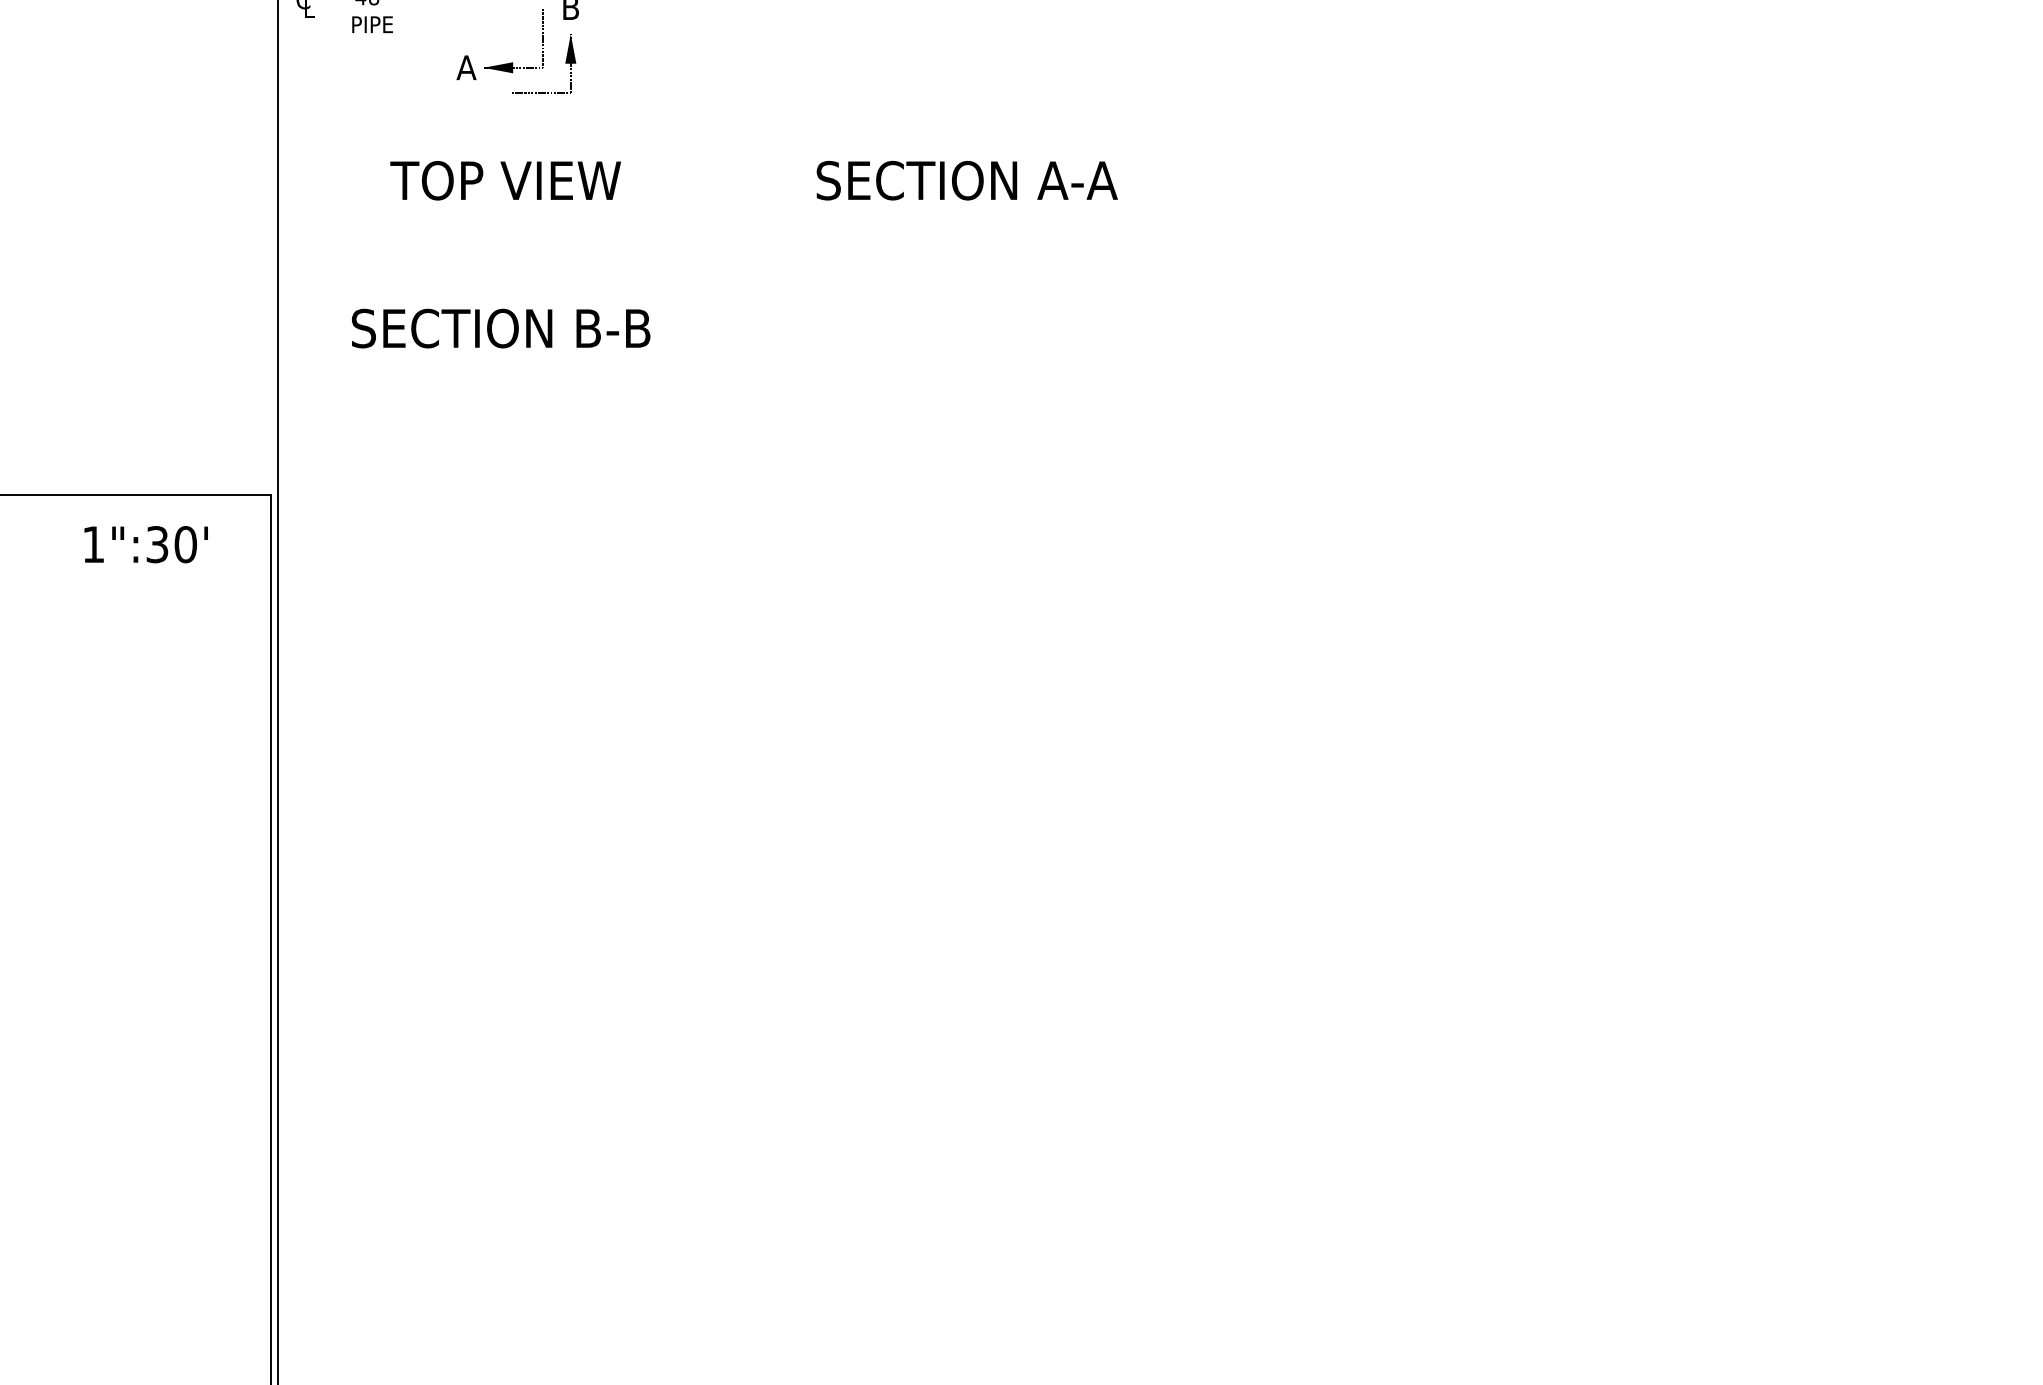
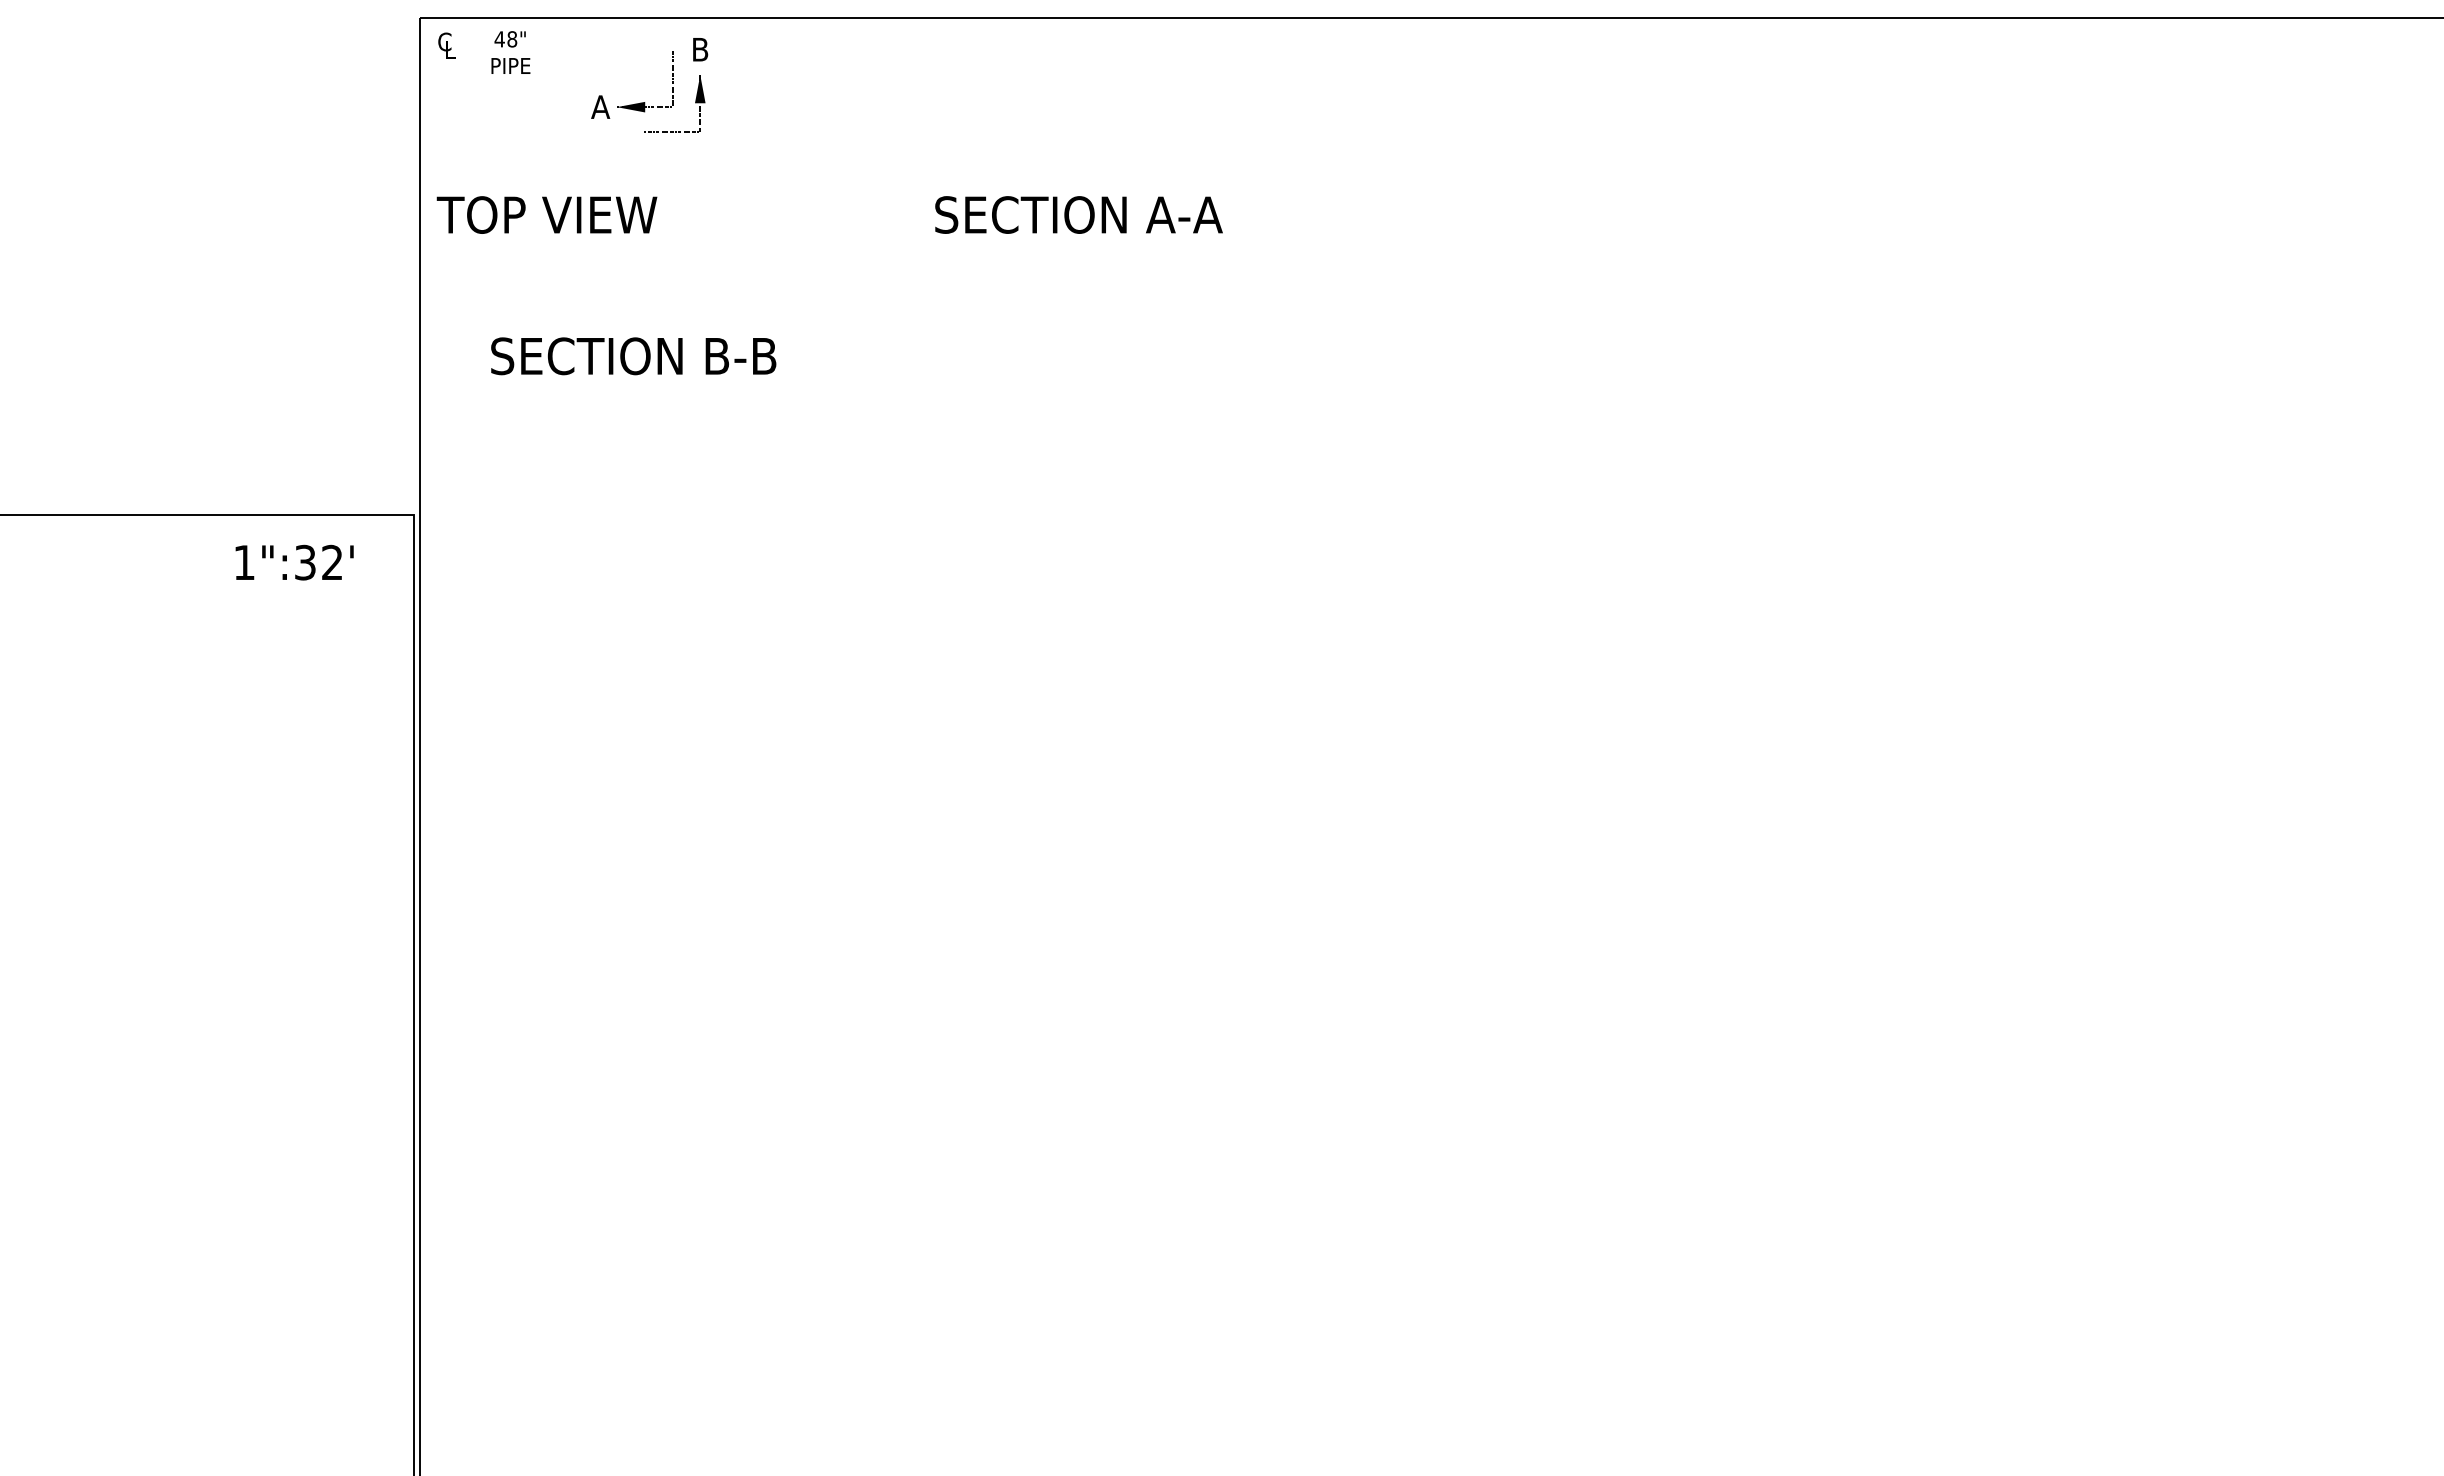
text: (505, 180) -> (546, 214), moved
text: (185, 544) -> (332, 562), 1":30' -> 1":32'

